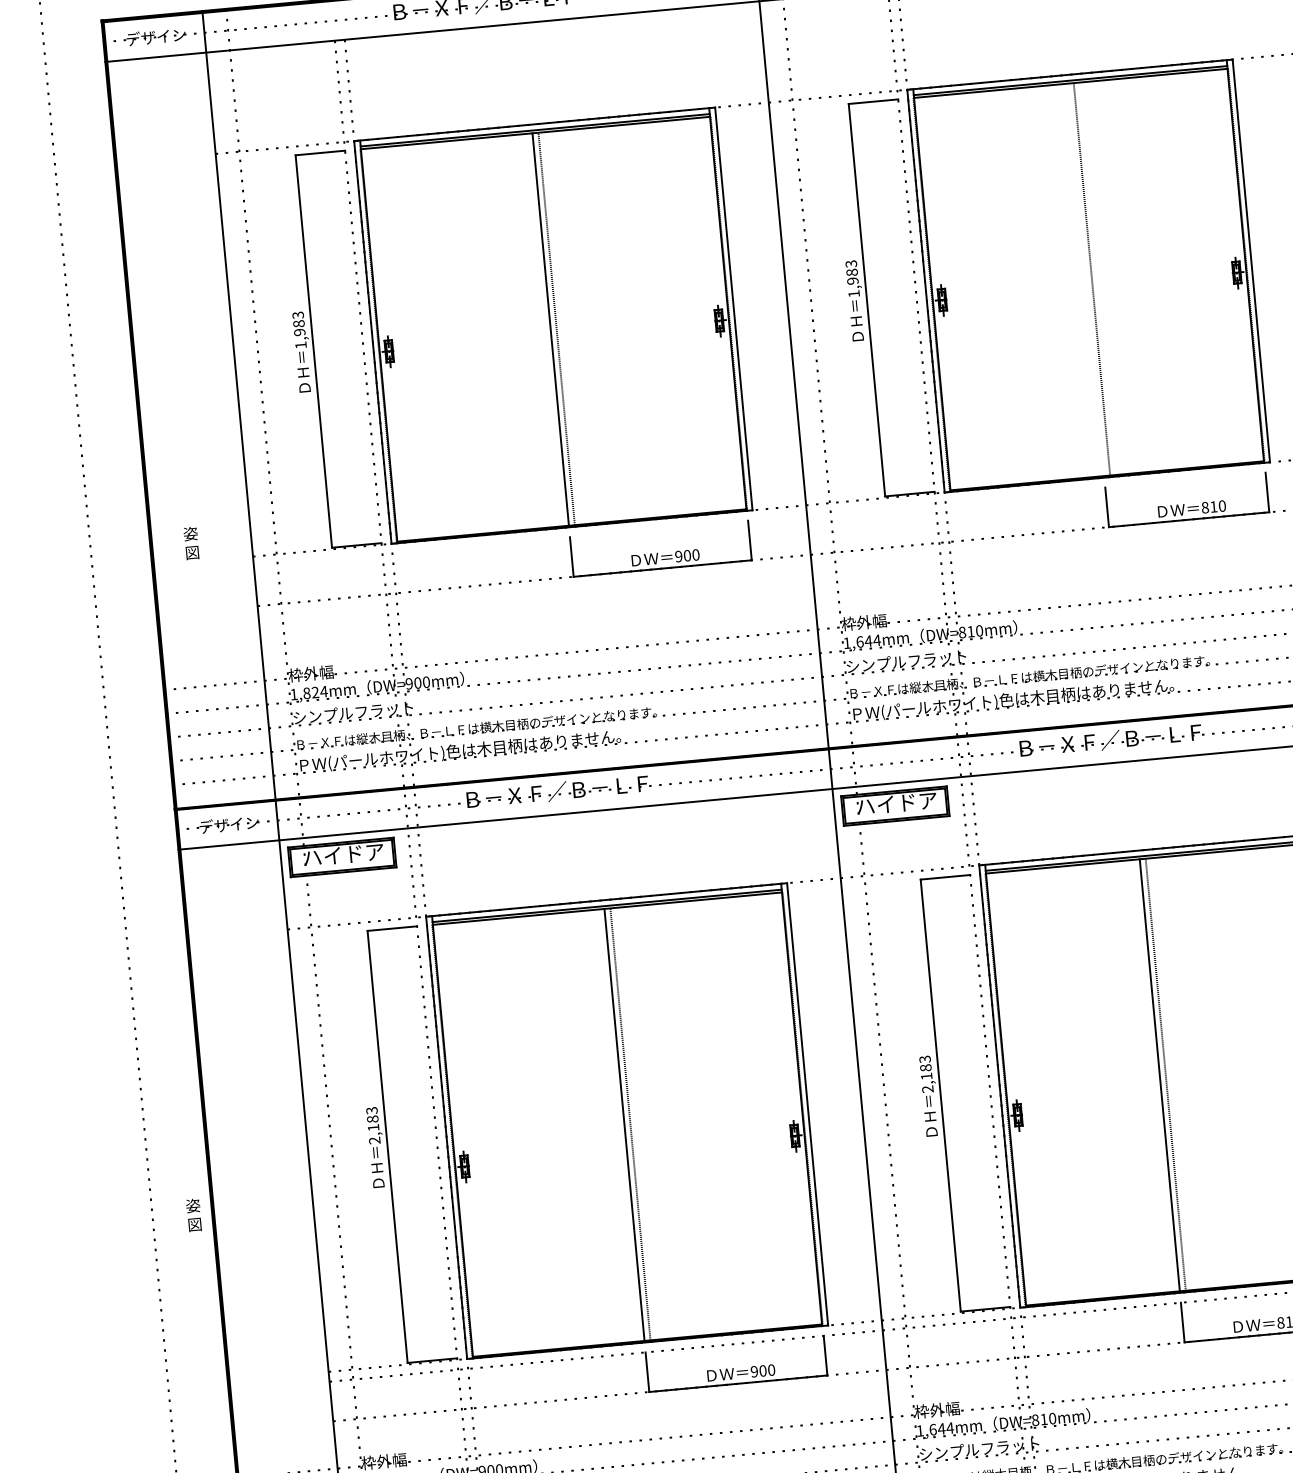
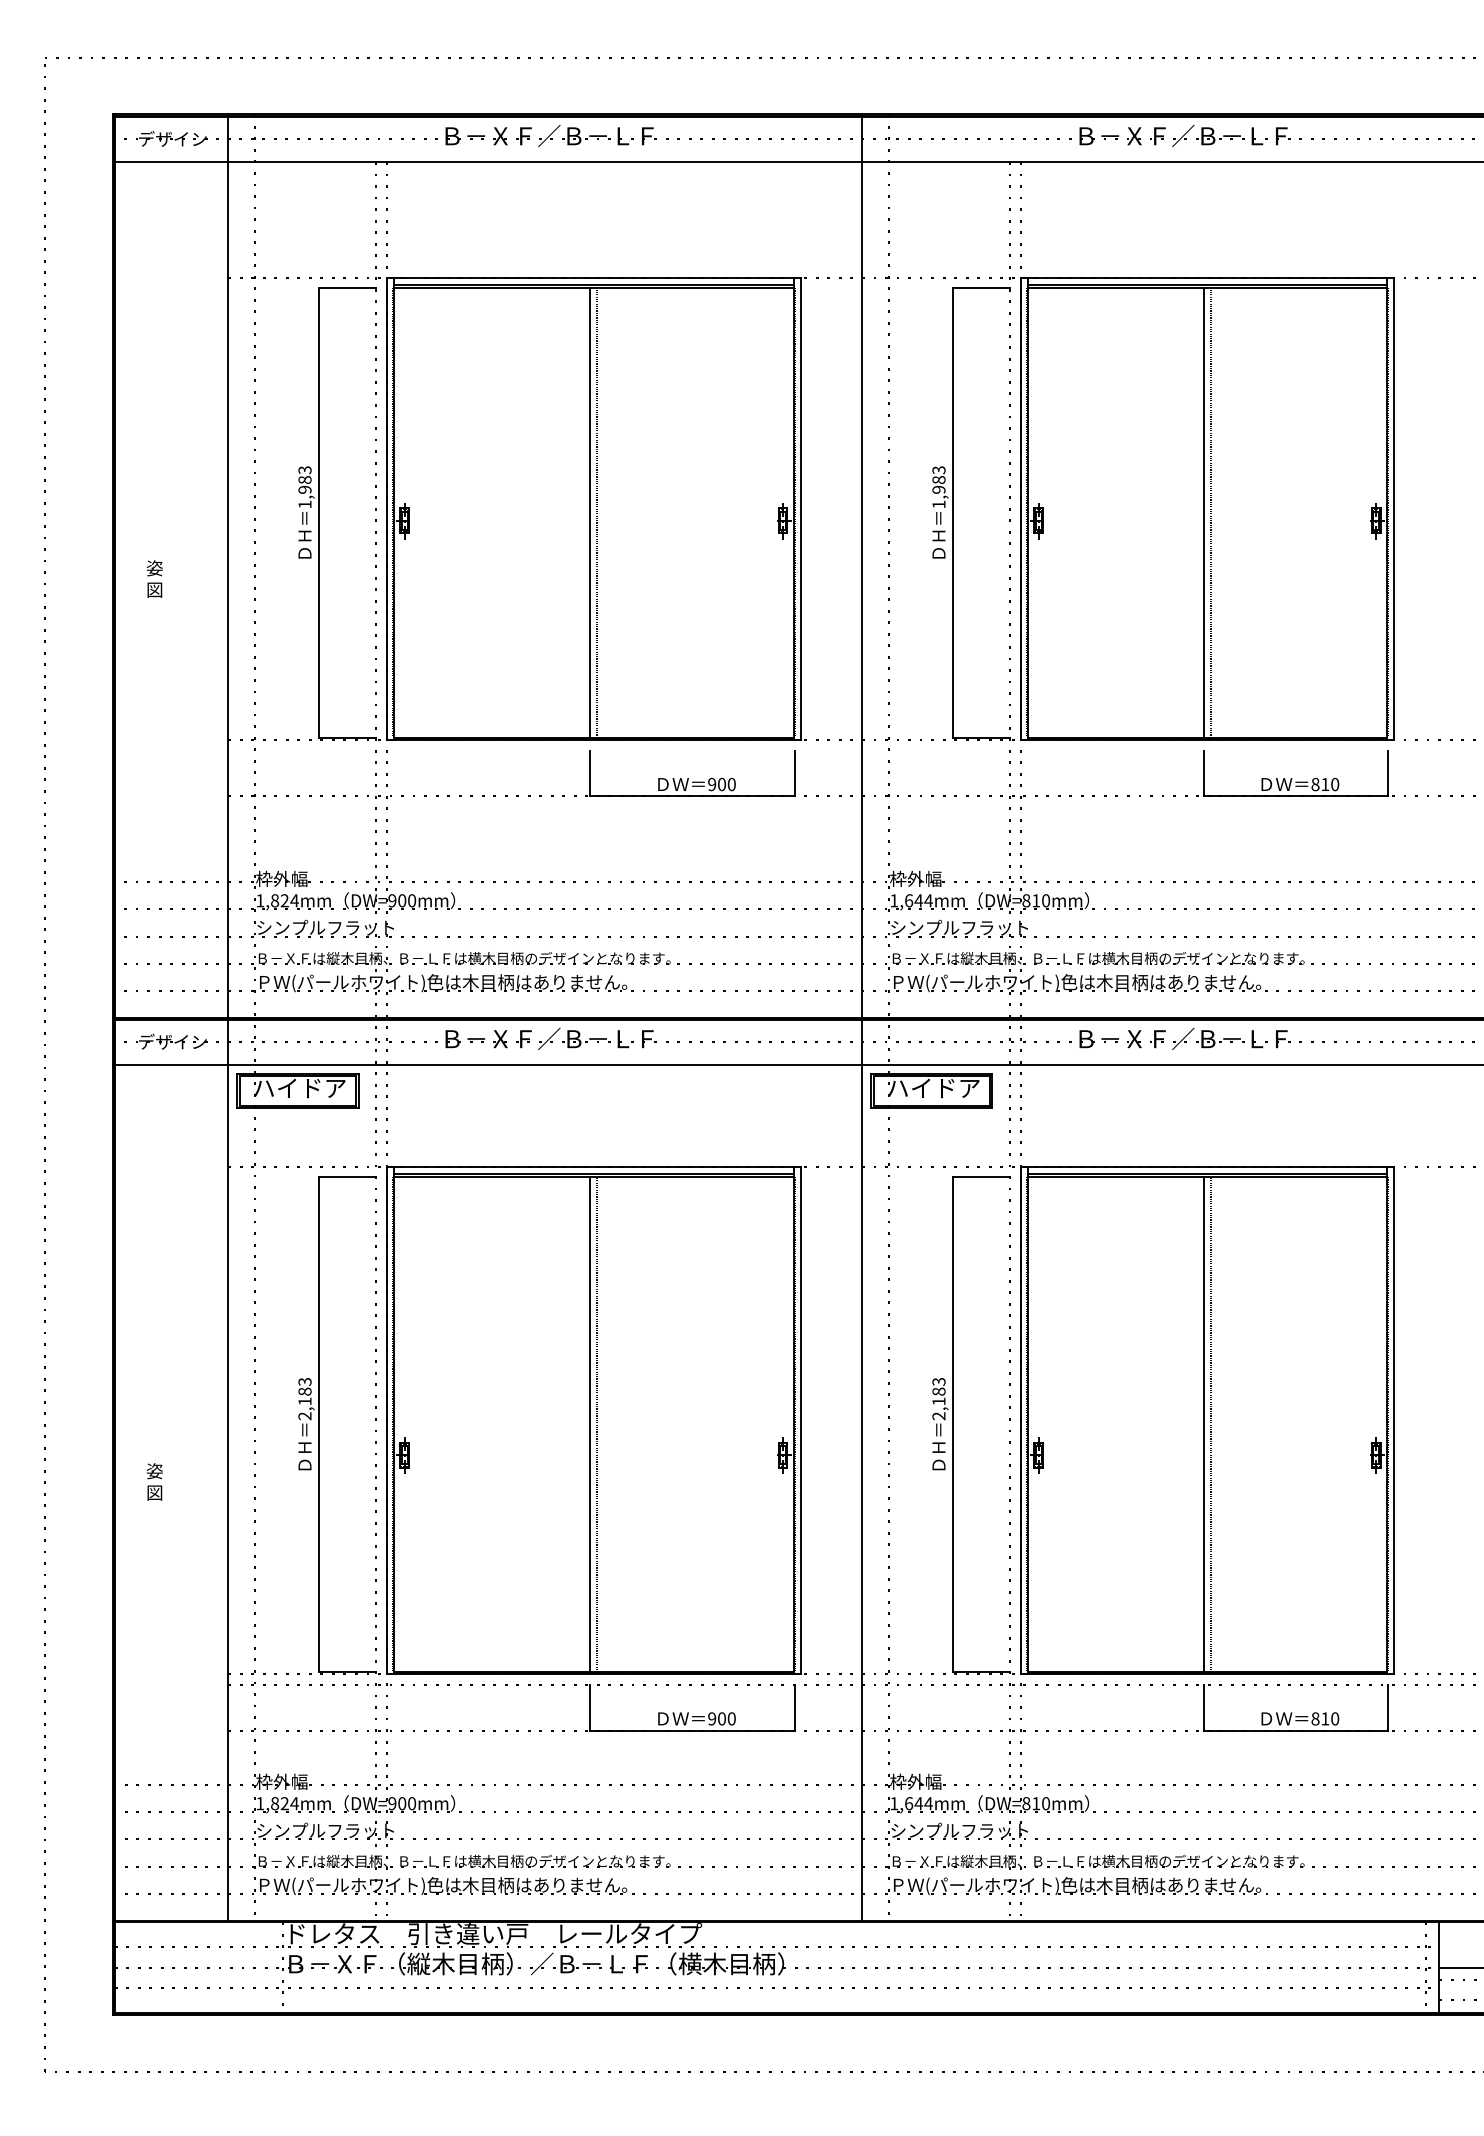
line: (1086, 279) -> (1204, 512), added
text: (191, 542) -> (154, 578), moved
text: (193, 1214) -> (154, 1481), moved

